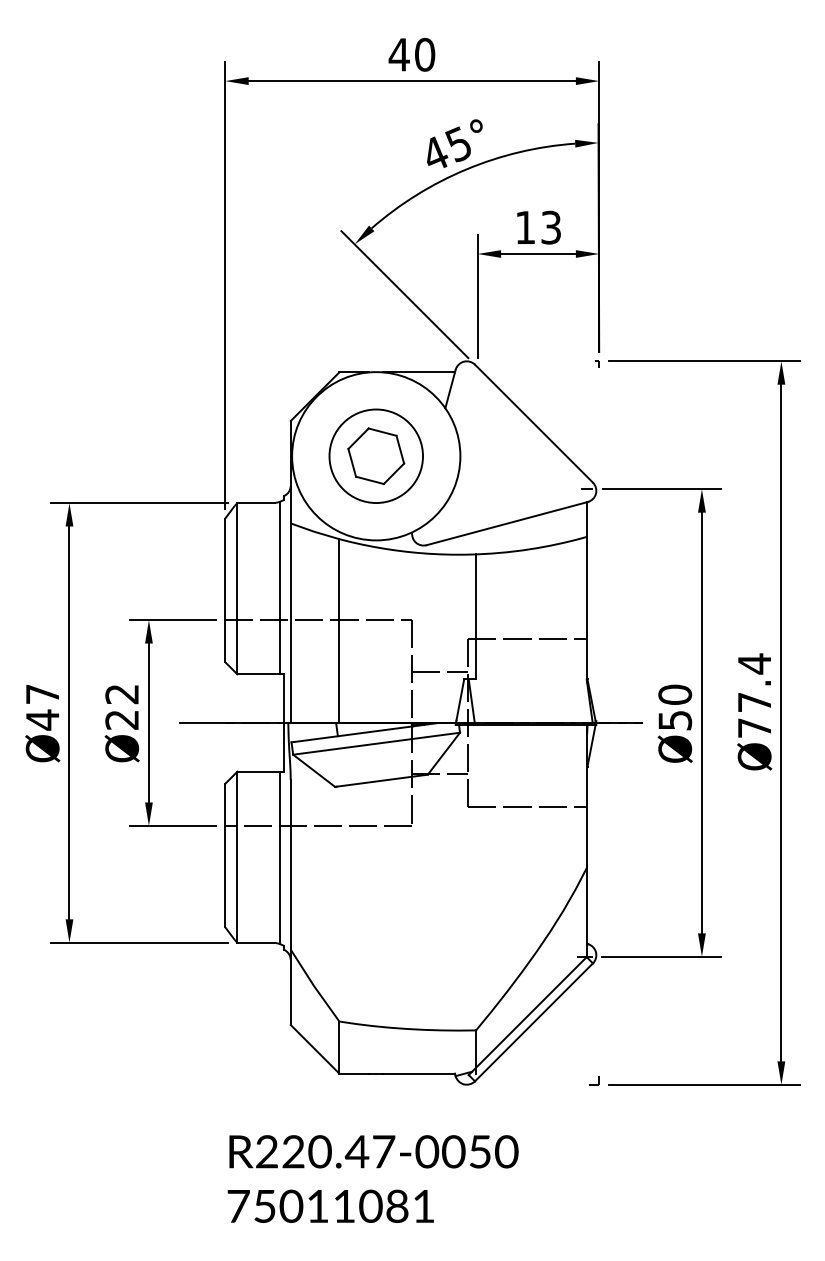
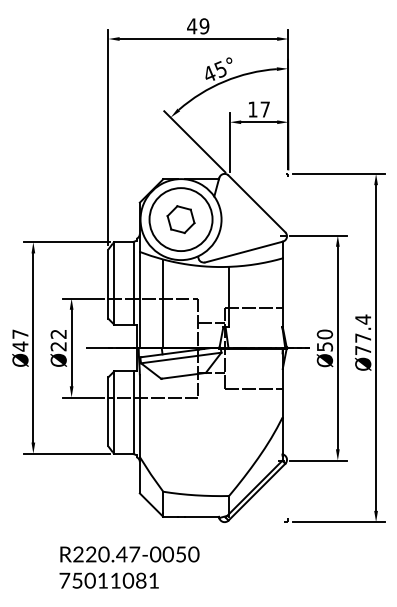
text: (424, 55) -> (204, 26), 40 -> 49
text: (549, 227) -> (264, 109), 13 -> 17
circle: (375, 456) -> (180, 219), size x1.4
text: (373, 1178) -> (129, 567), moved

